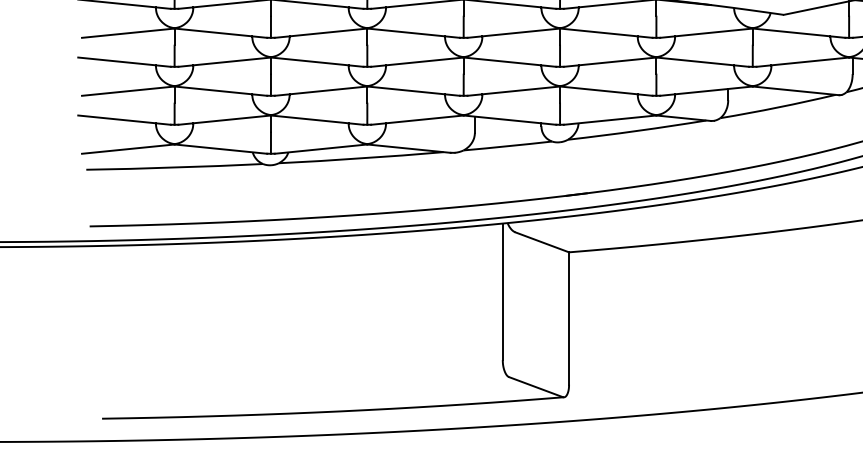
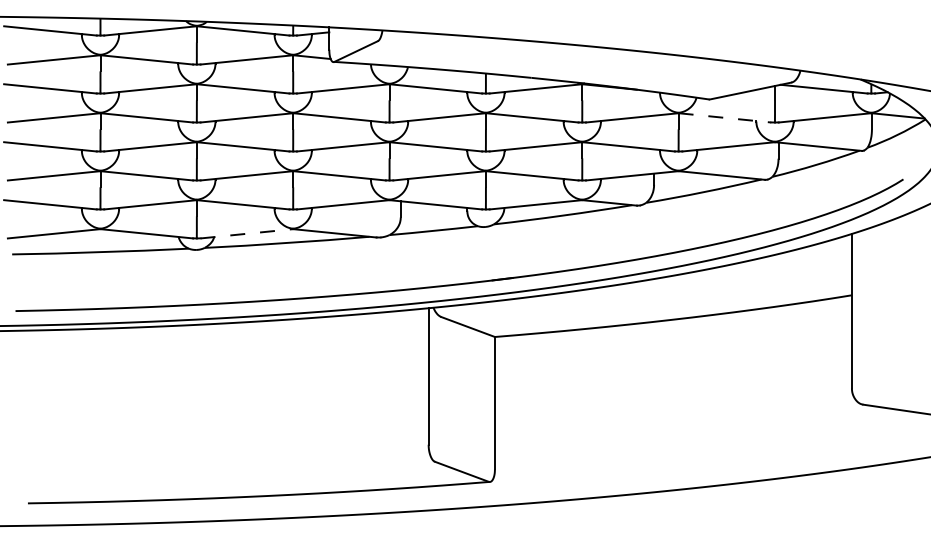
line: (798, 32) -> (724, 117), solid -> dashed
line: (320, 148) -> (246, 233), solid -> dashed

